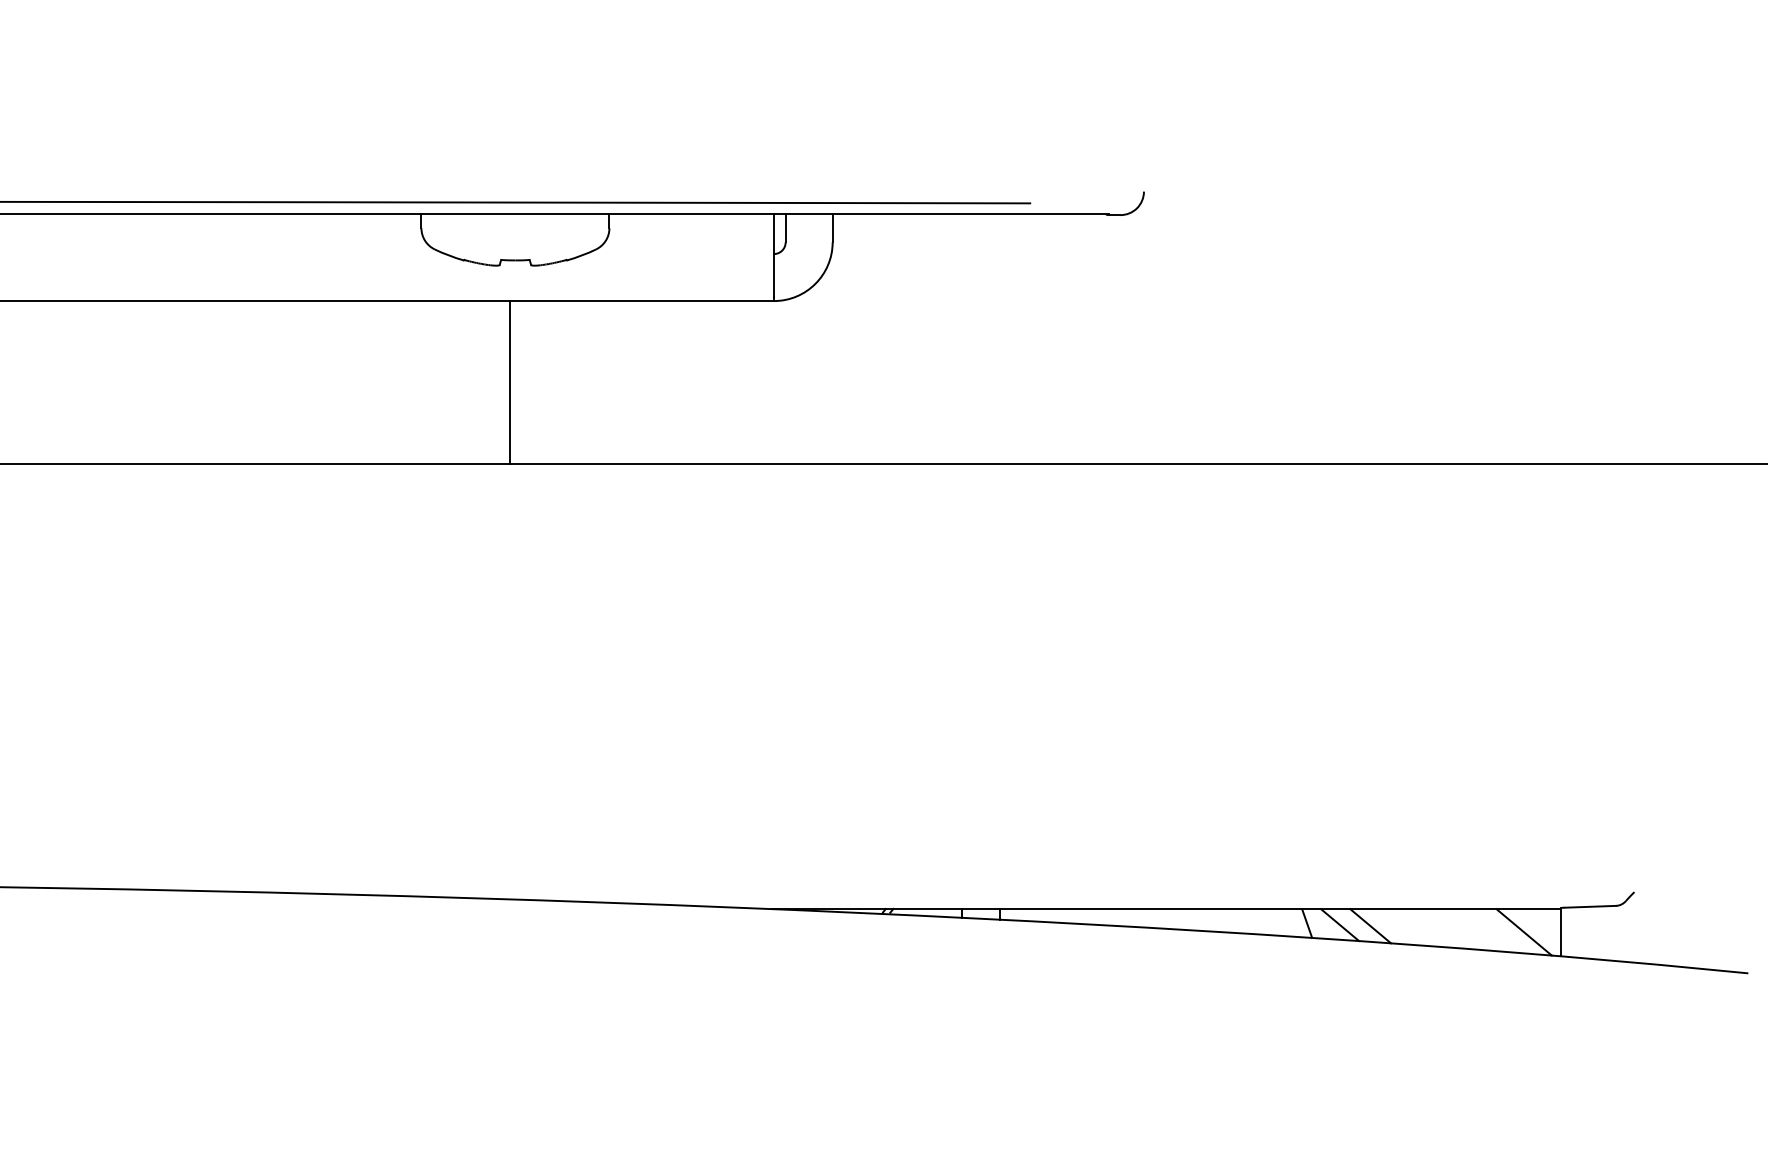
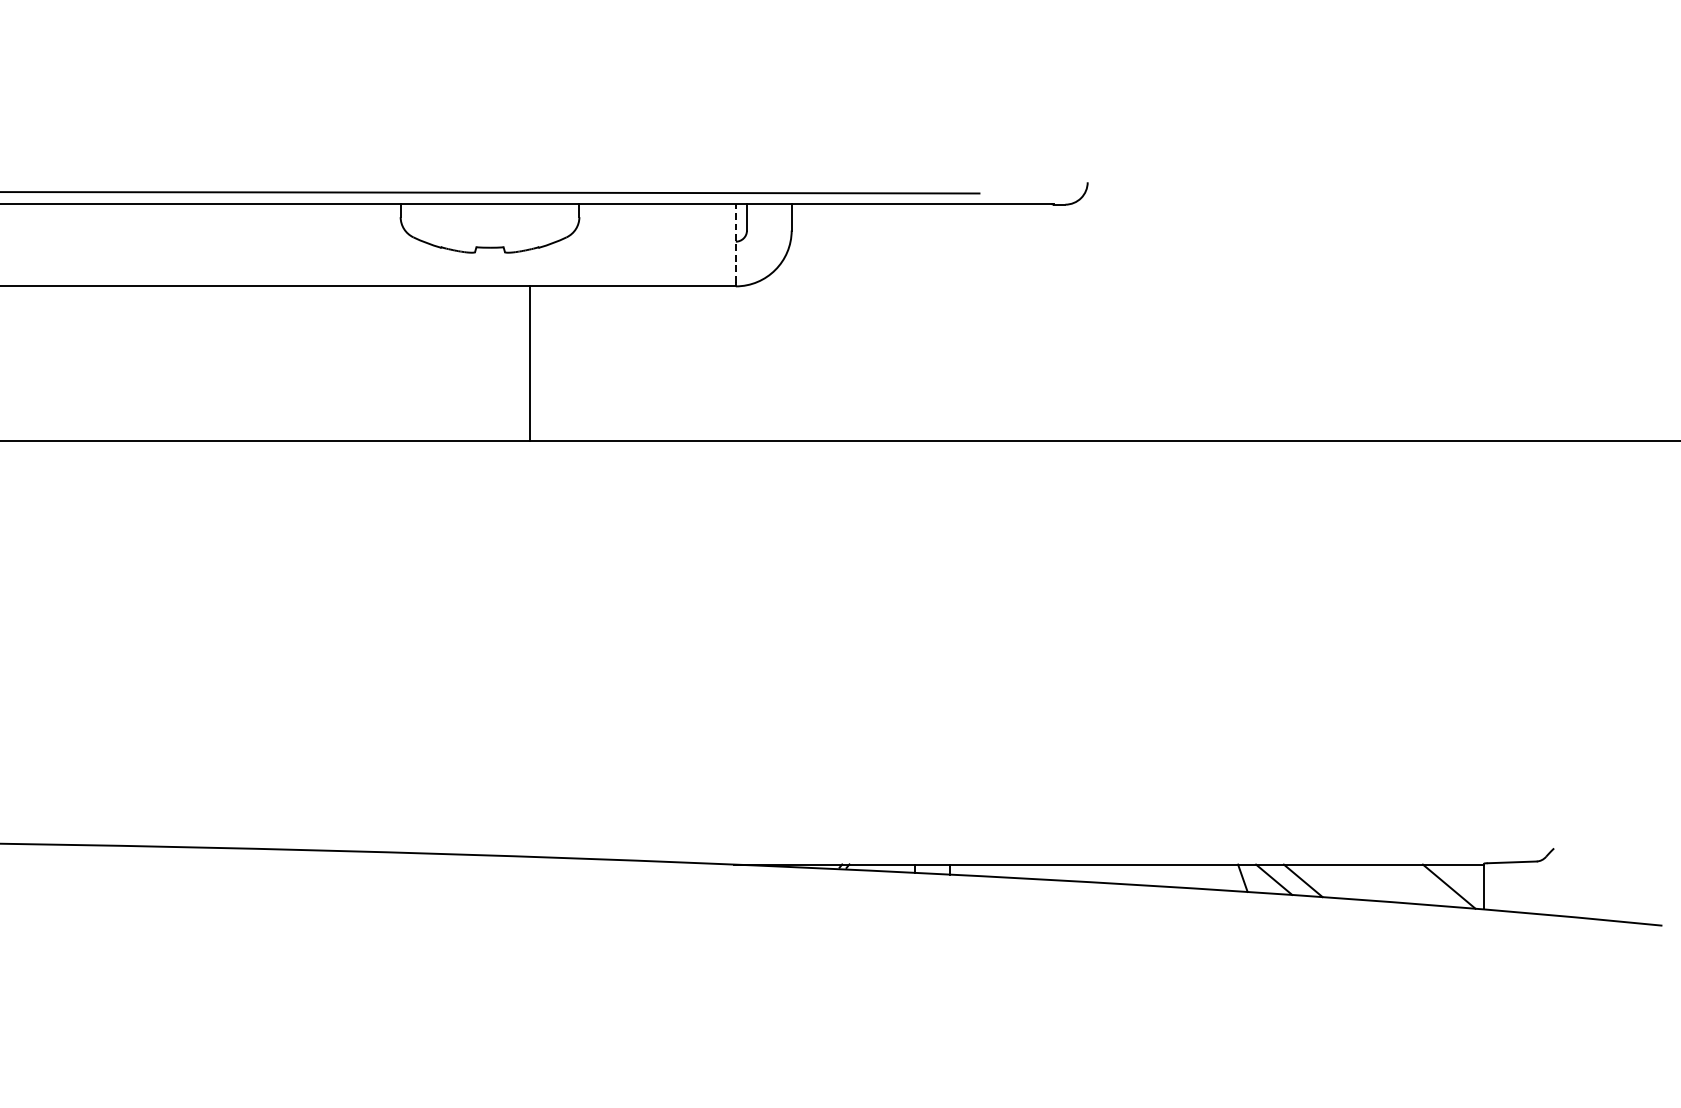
line: (773, 255) -> (735, 243), solid -> dashed
line: (509, 382) -> (530, 363), moved

